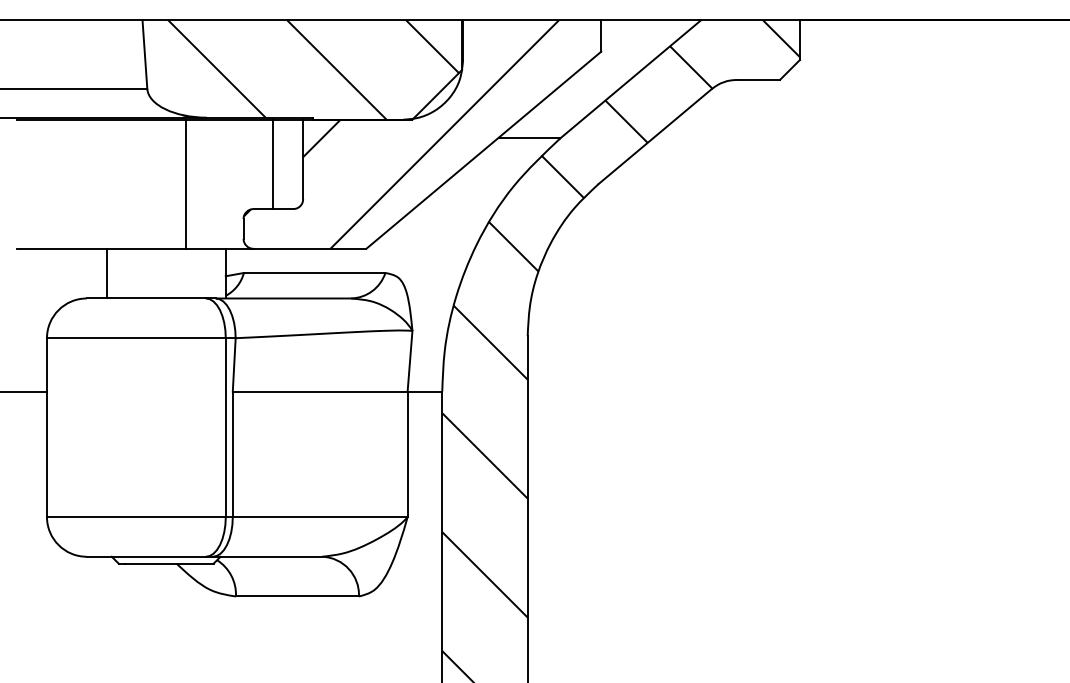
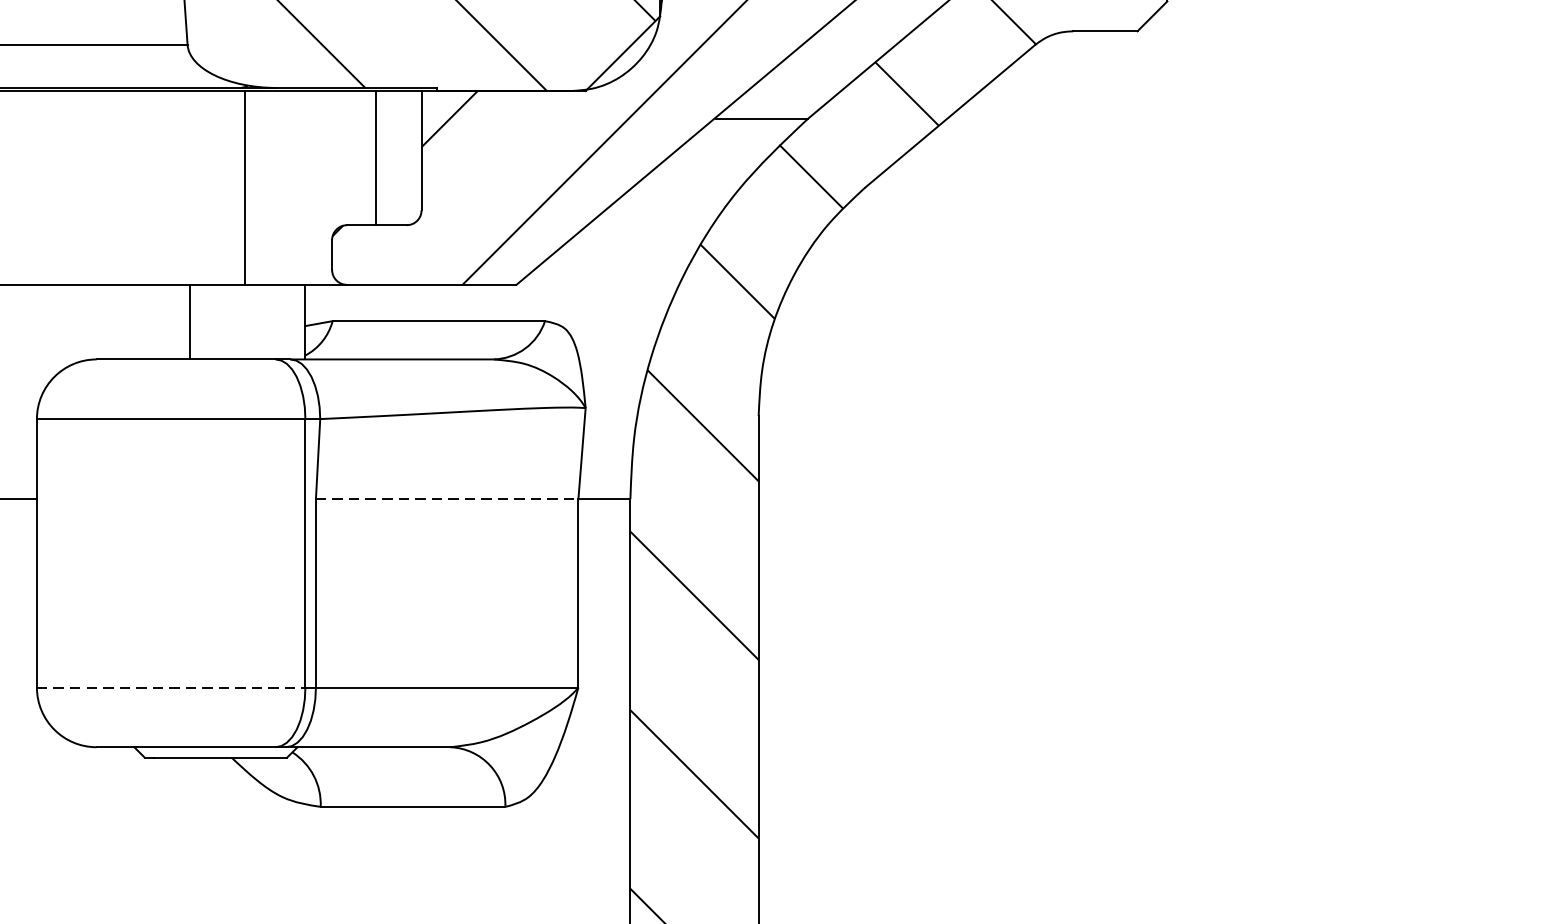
line: (106, 273) -> (189, 321), moved
line: (320, 391) -> (447, 499), solid -> dashed
line: (136, 517) -> (171, 688), solid -> dashed

